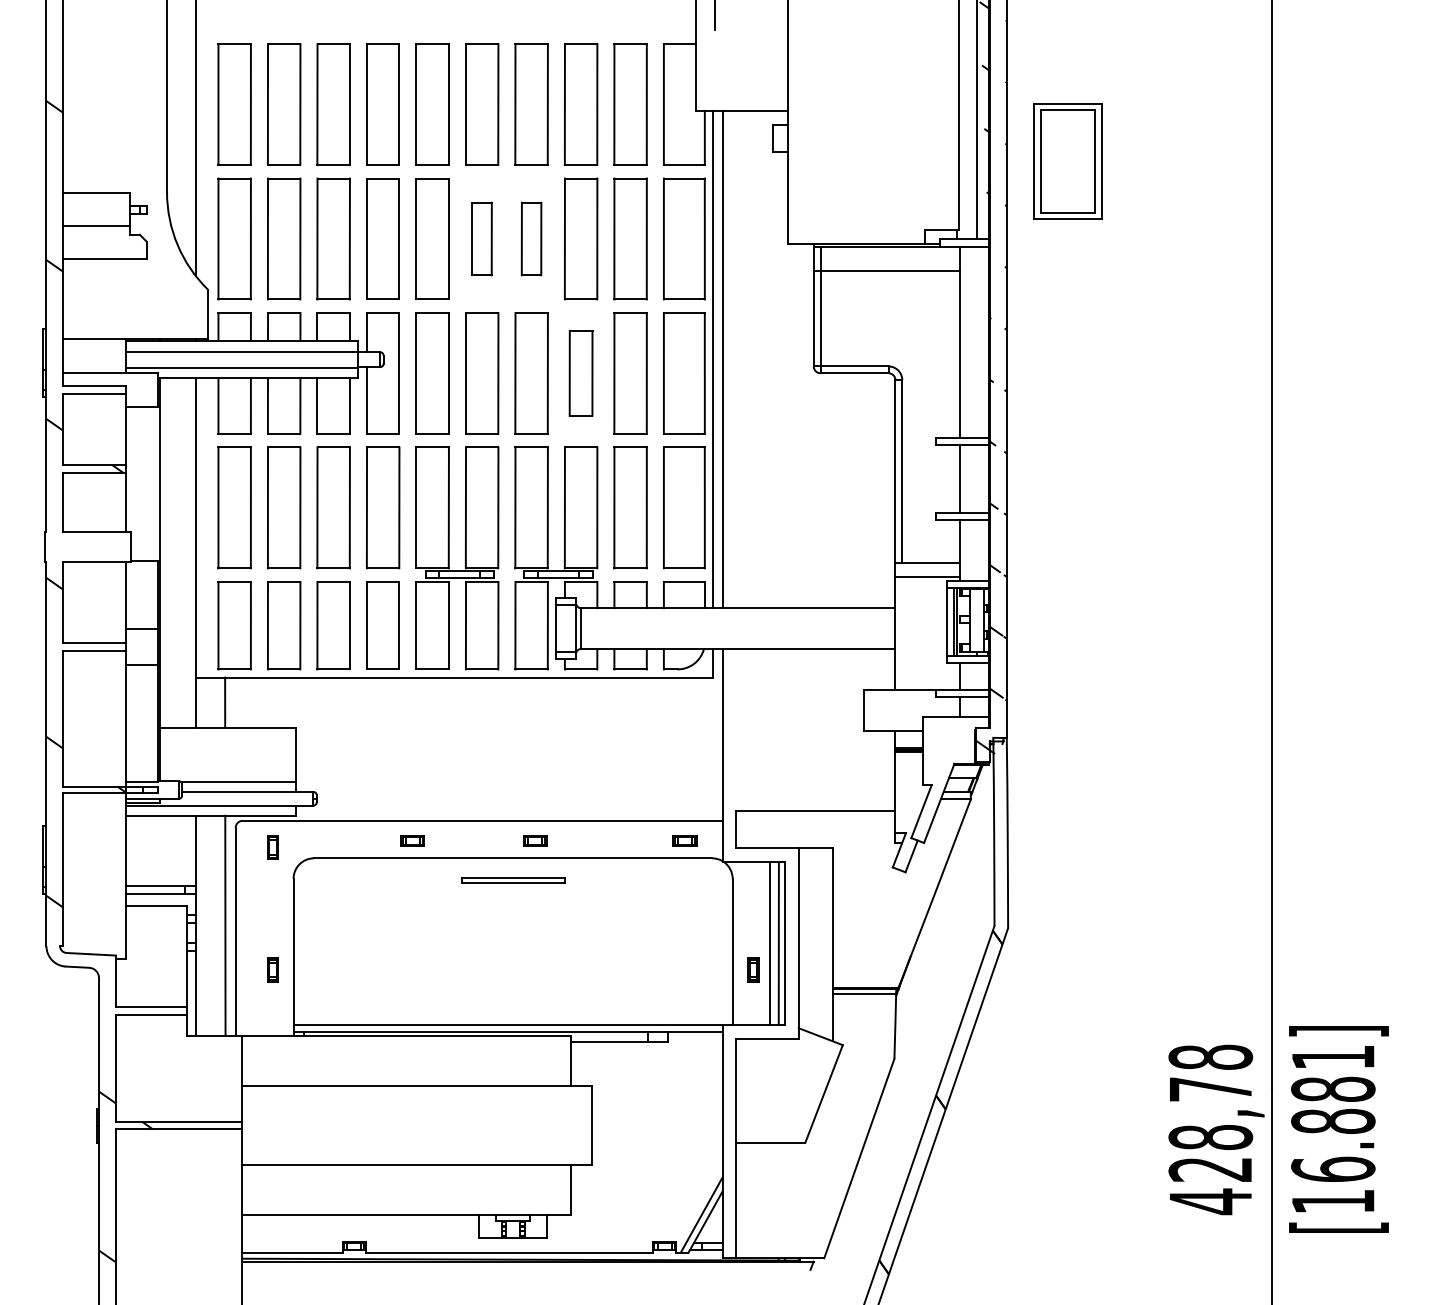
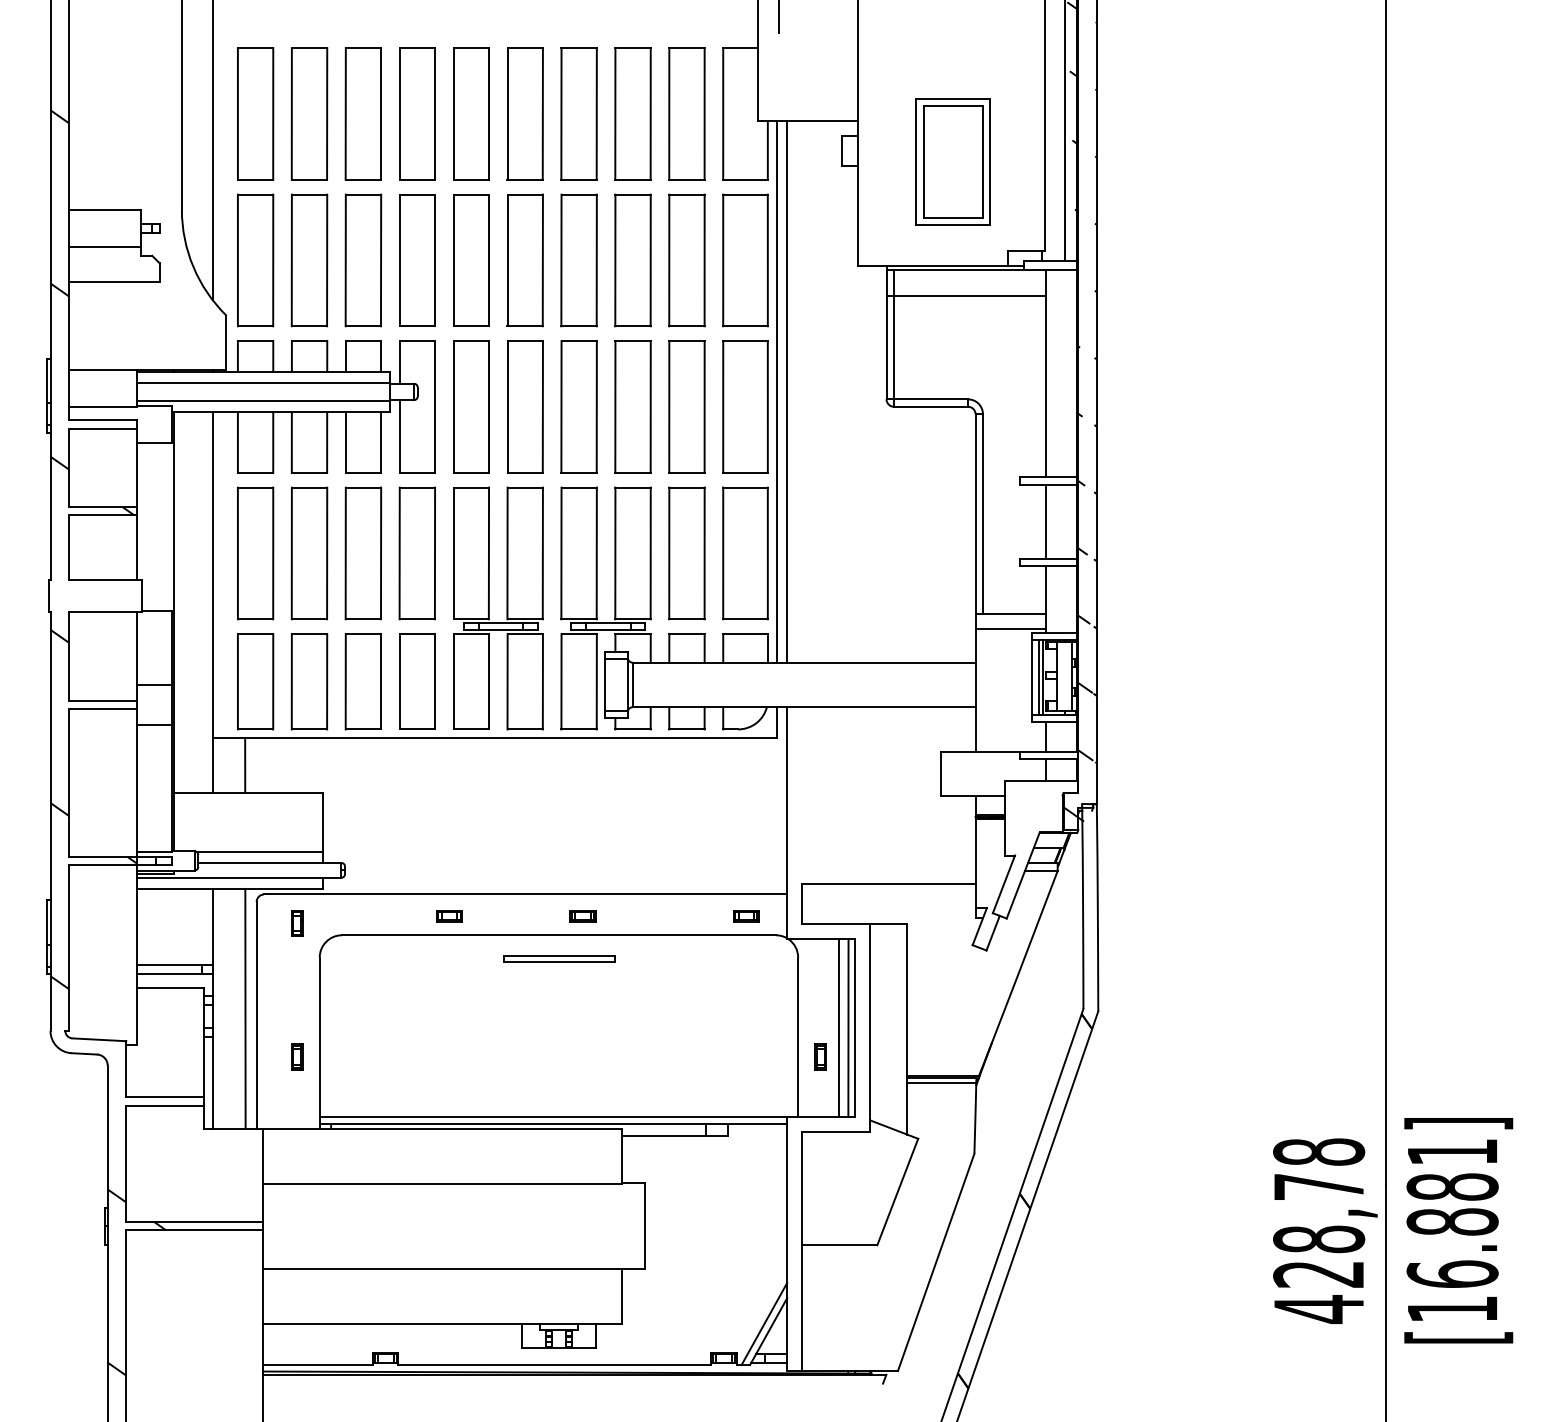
part: (1067, 161) -> (952, 161), moved
part: (481, 239) -> (524, 260), size x1.67
part: (531, 239) -> (578, 260), size x1.67
part: (580, 373) -> (632, 406), size x1.43

